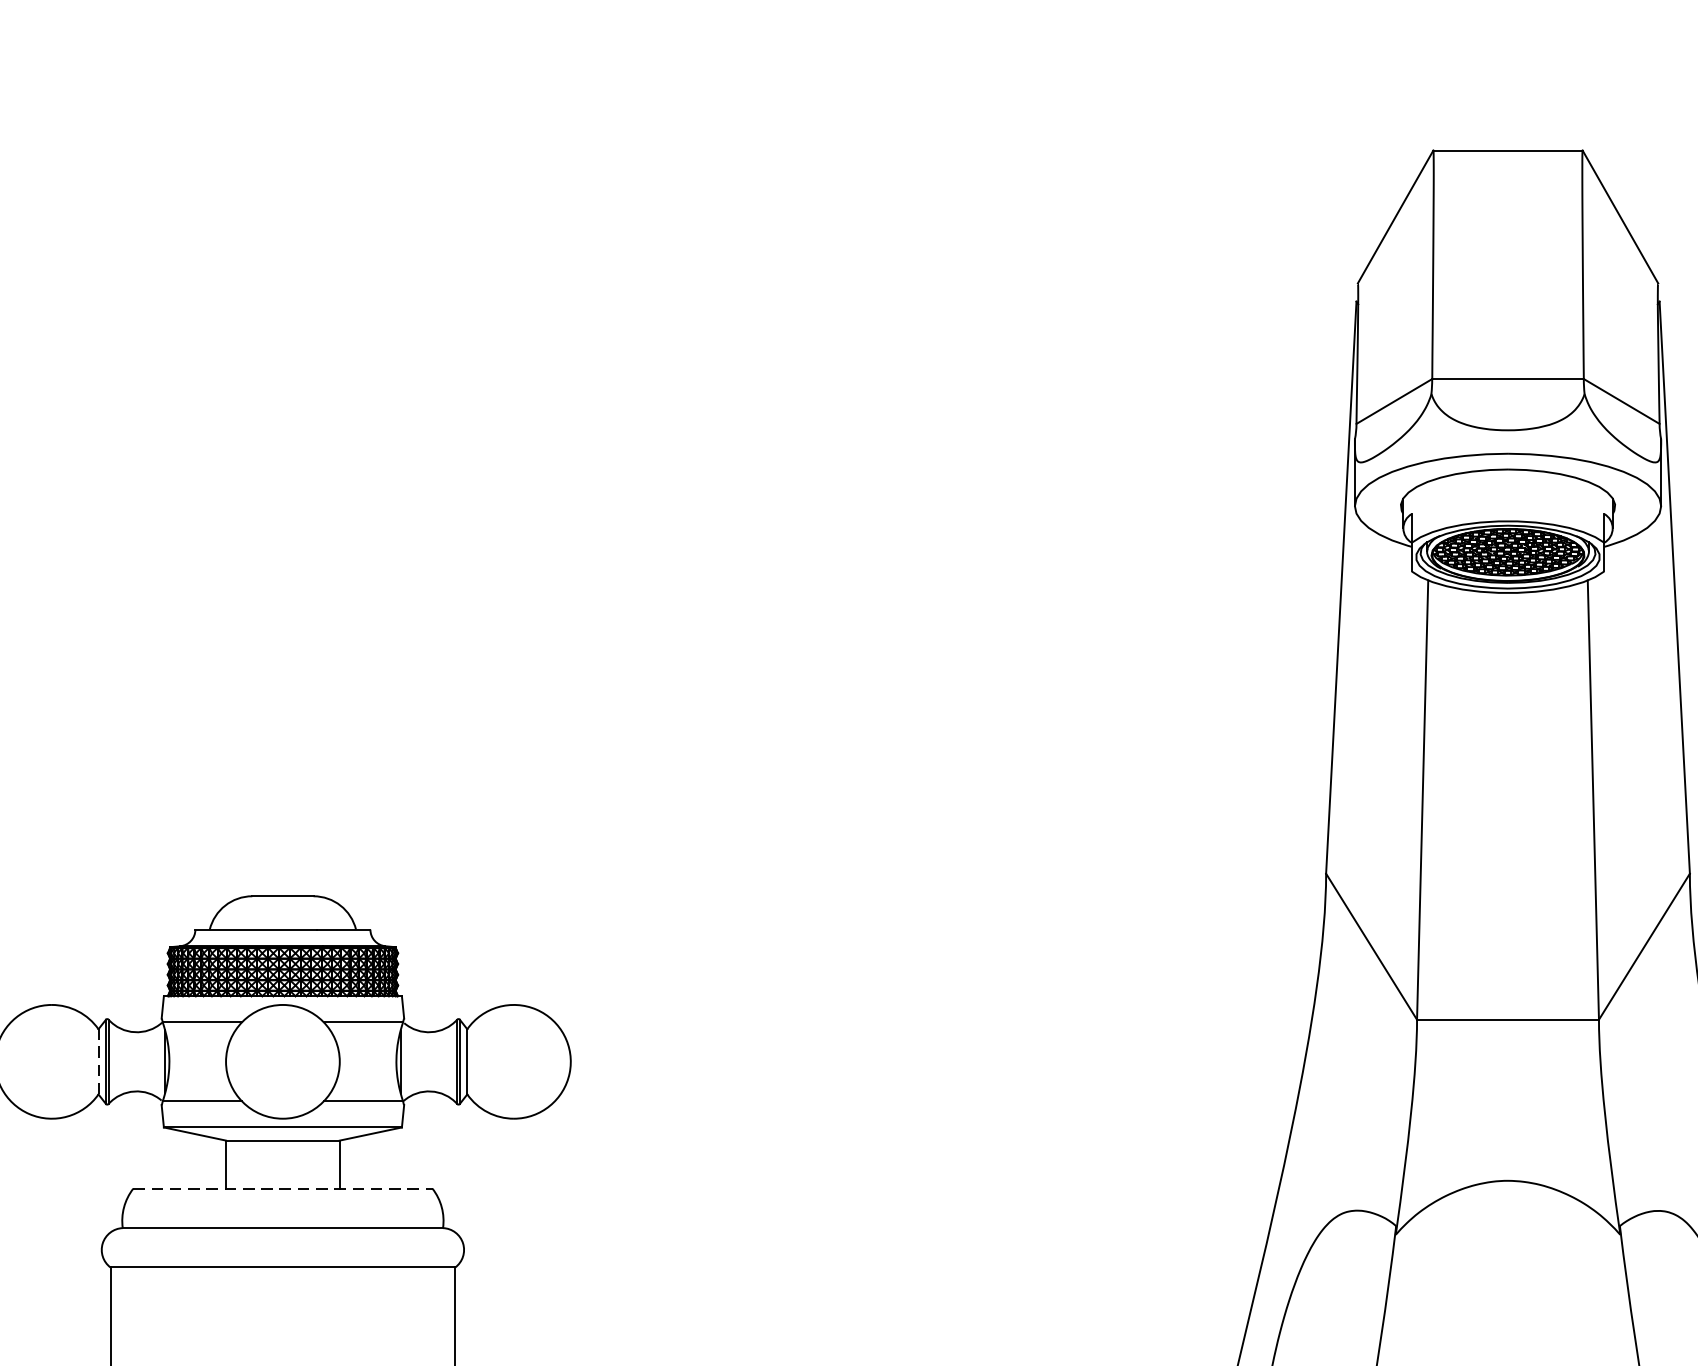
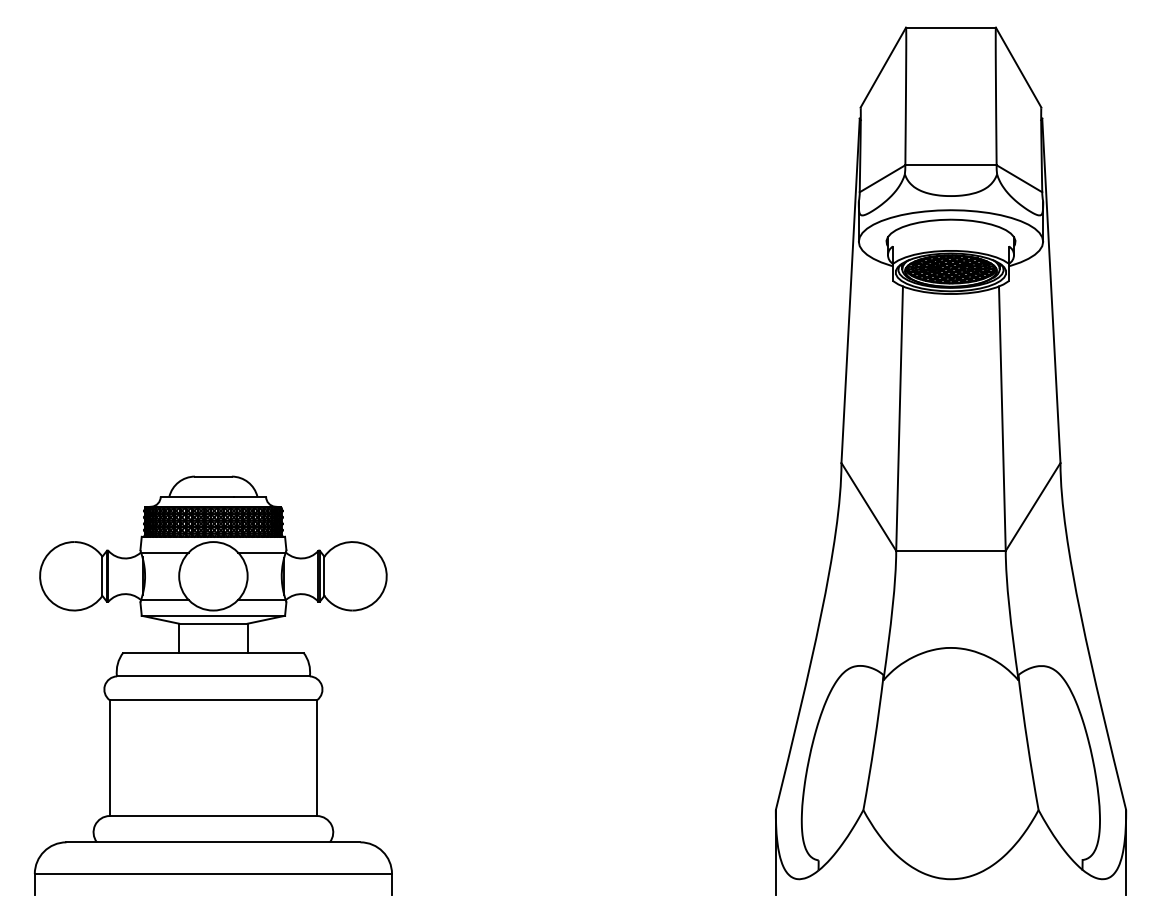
line: (98, 1062) -> (102, 576), dashed -> solid
line: (283, 1188) -> (213, 652), dashed -> solid

